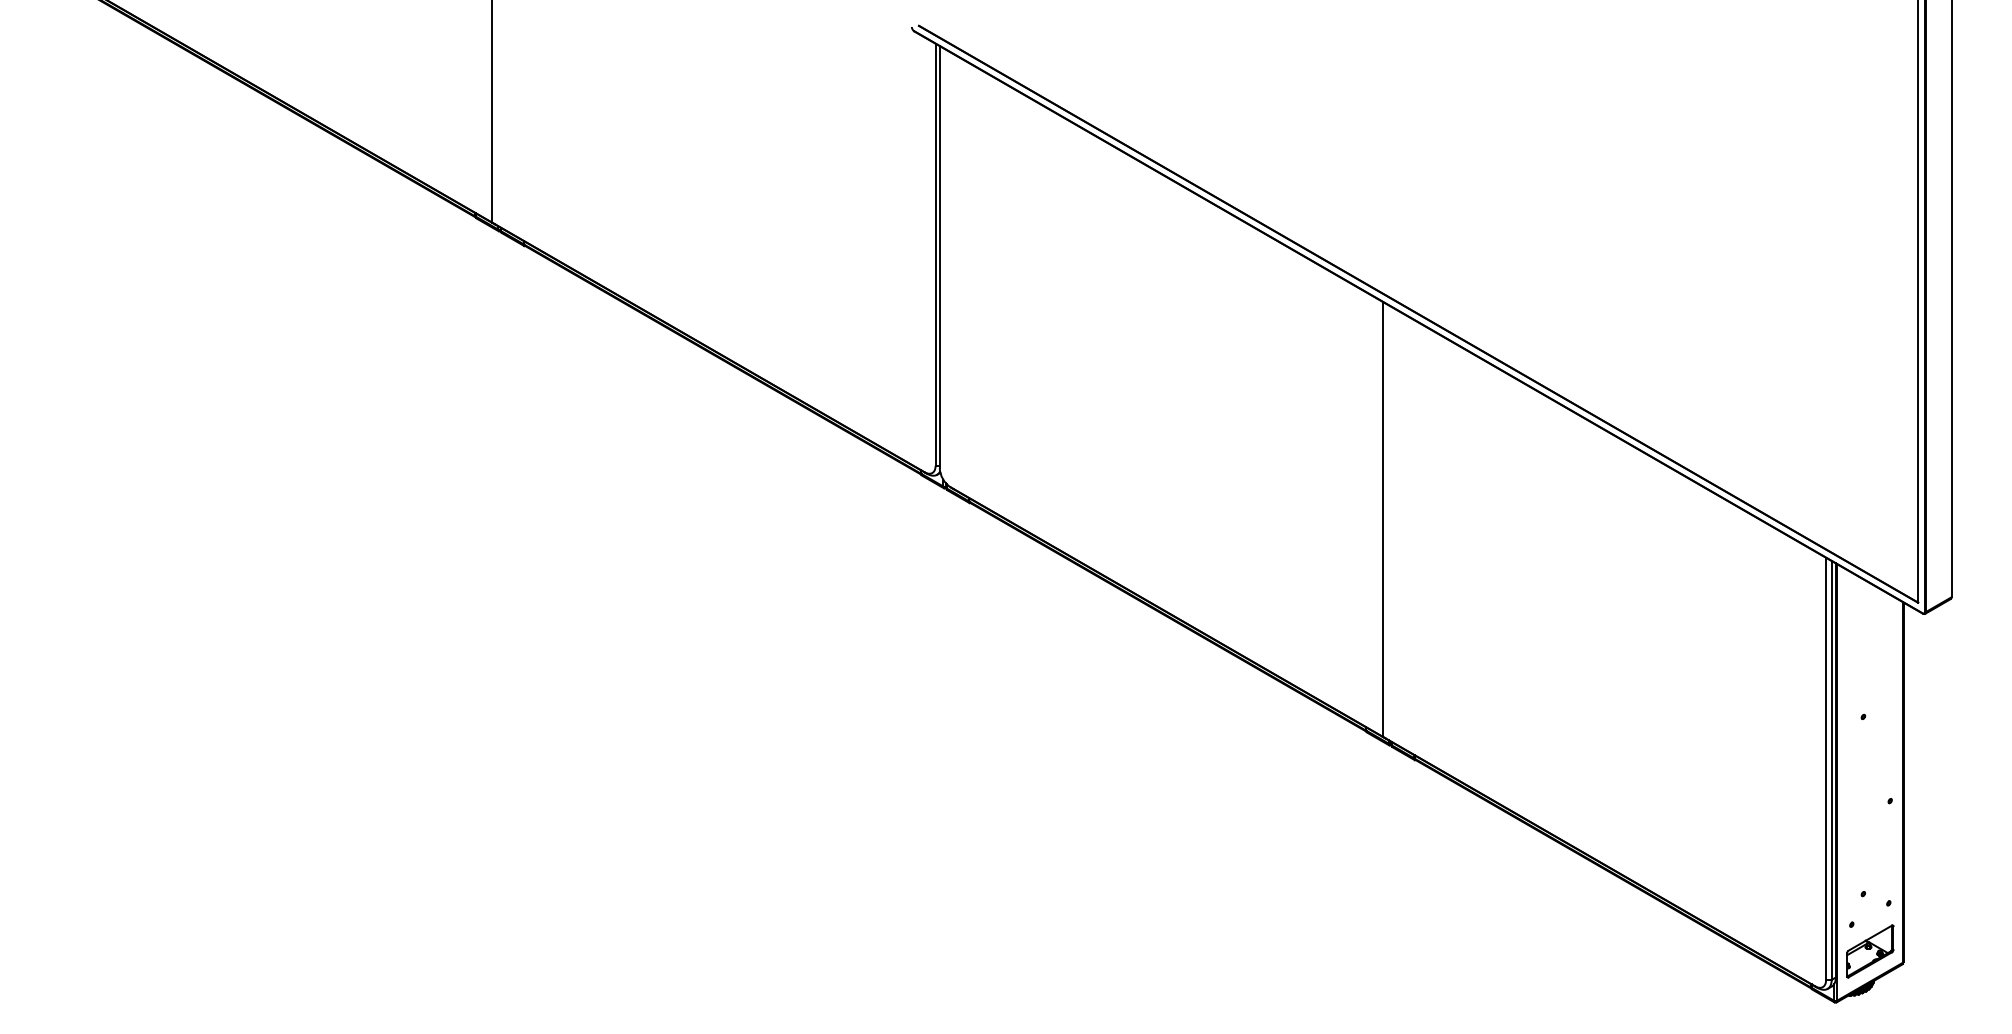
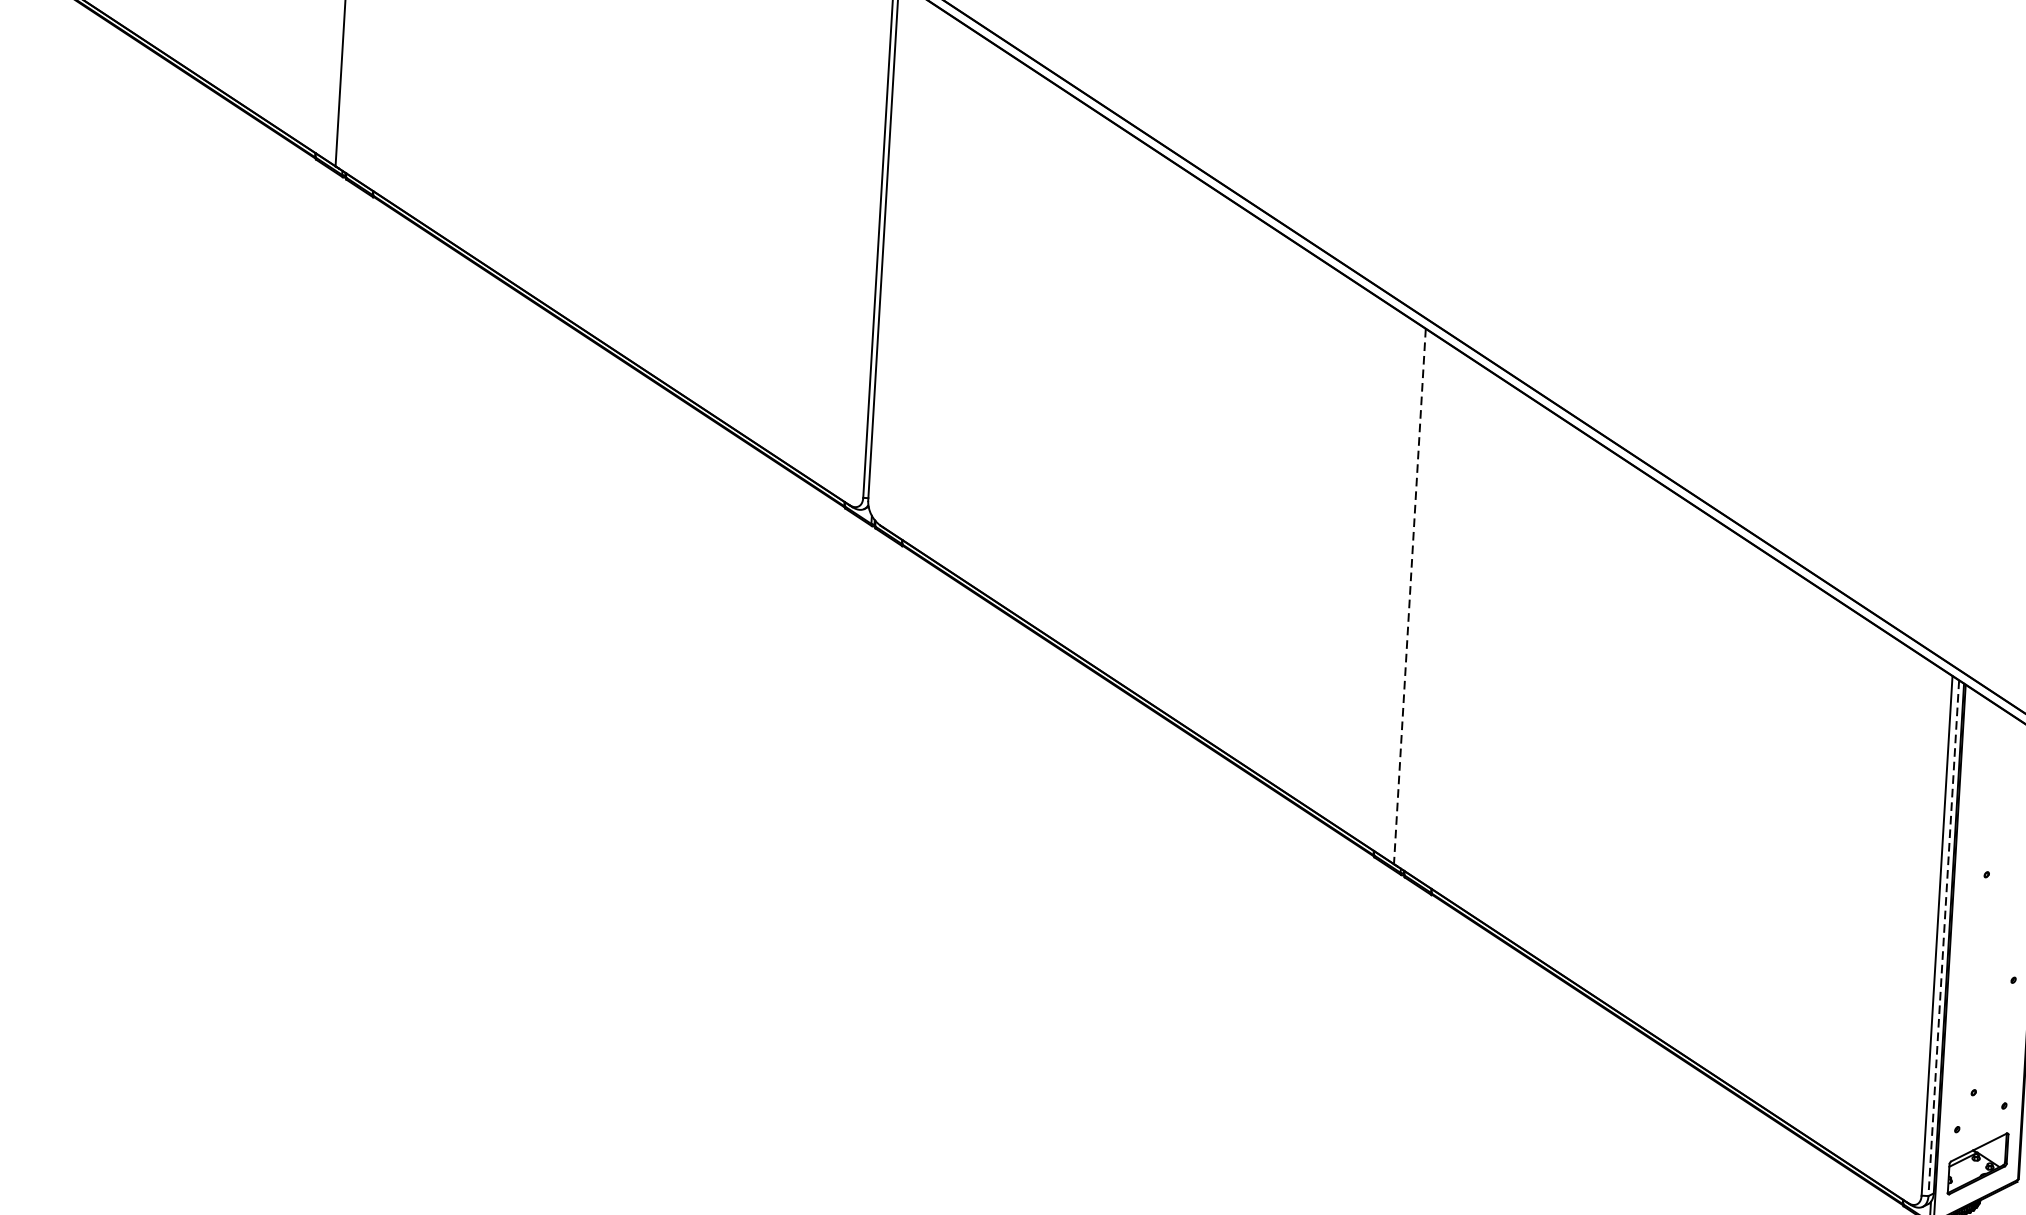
line: (1382, 519) -> (1409, 596), solid -> dashed
line: (1831, 770) -> (1943, 938), solid -> dashed

